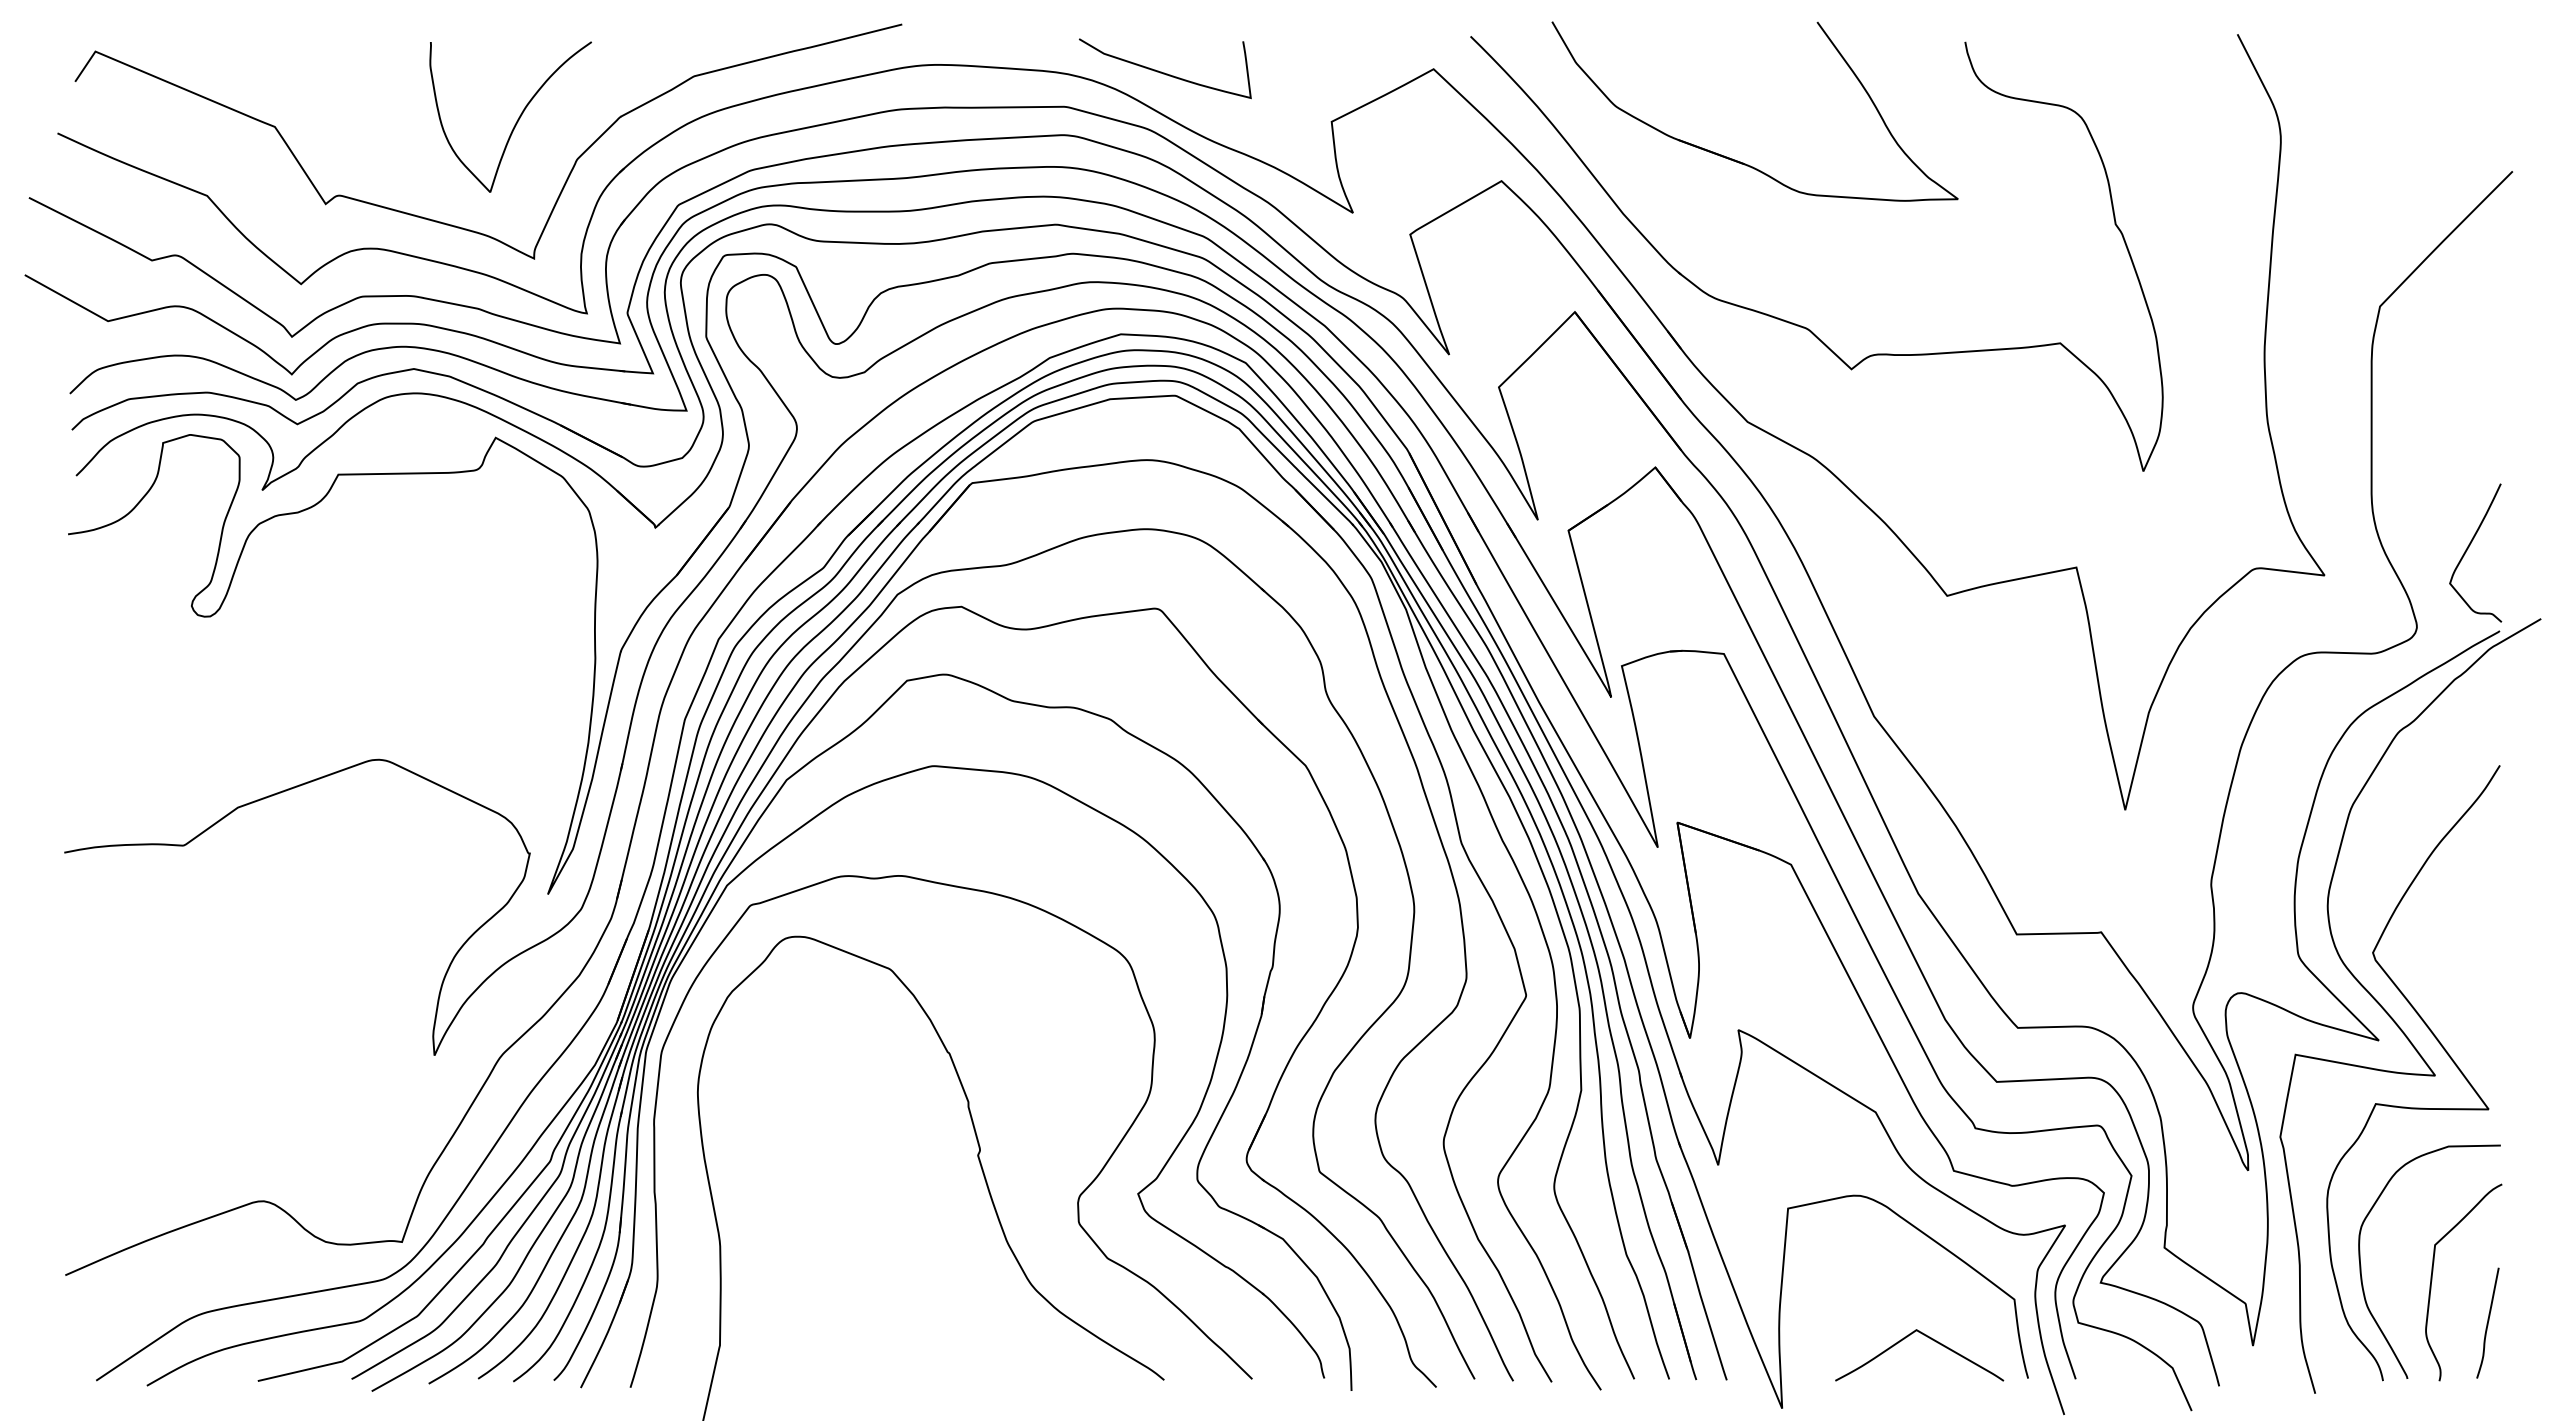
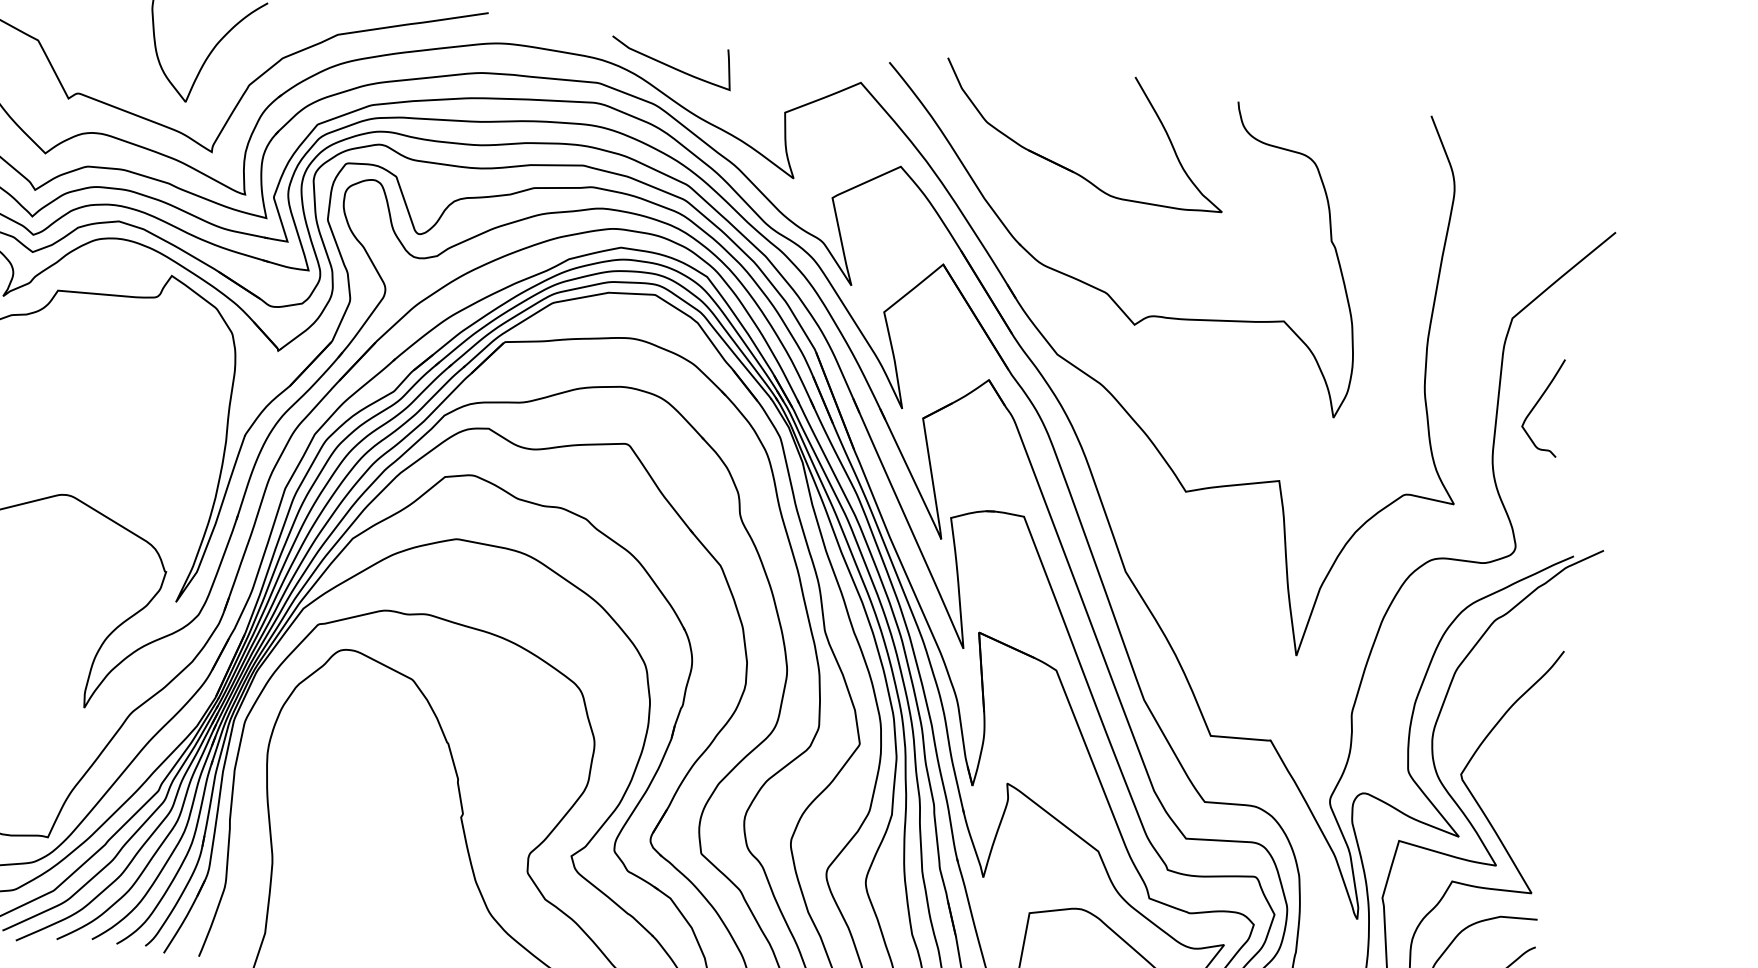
curve: (2469, 547) -> (1538, 402), moved

